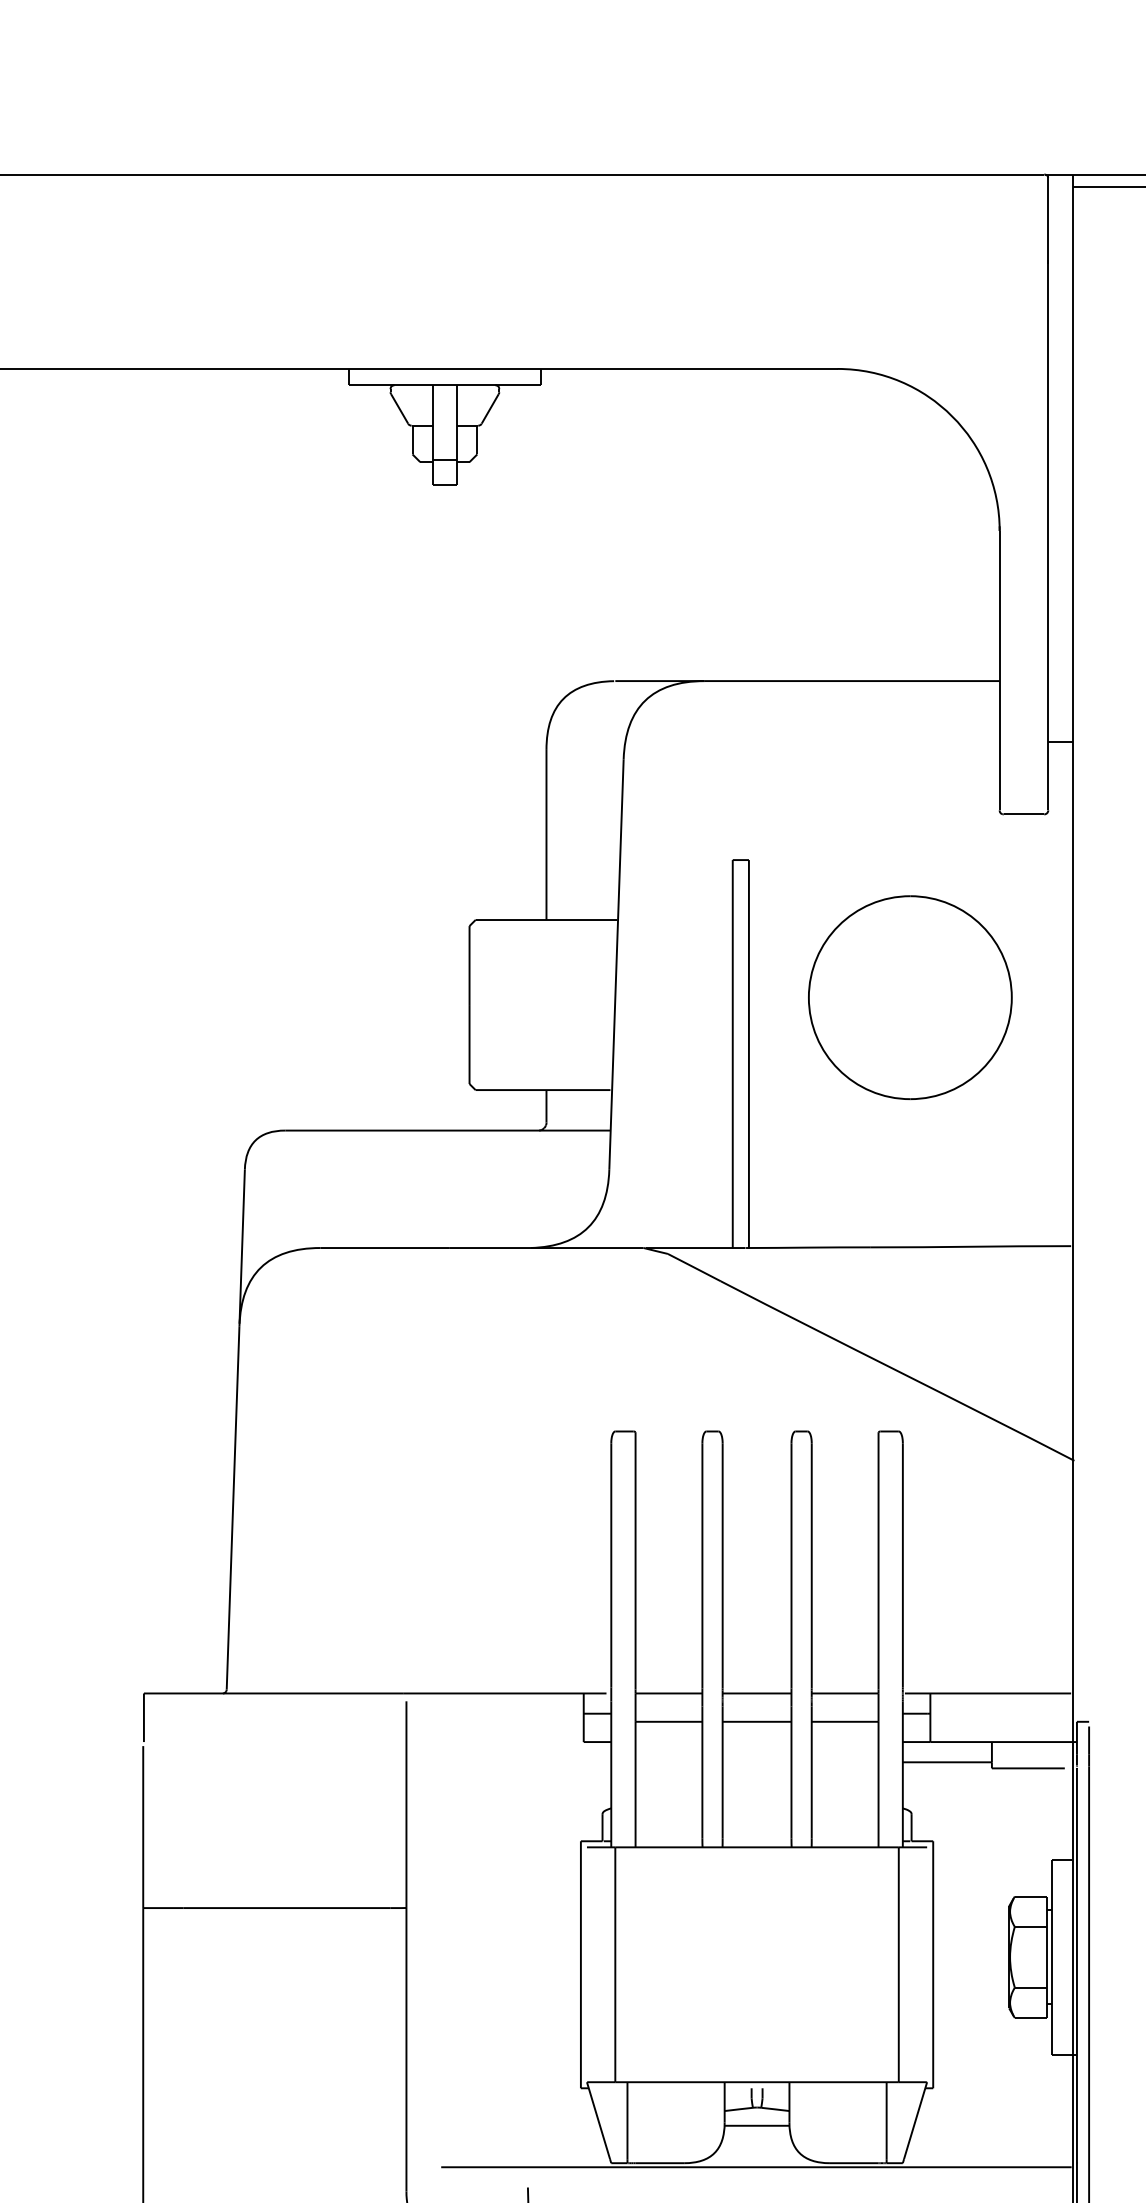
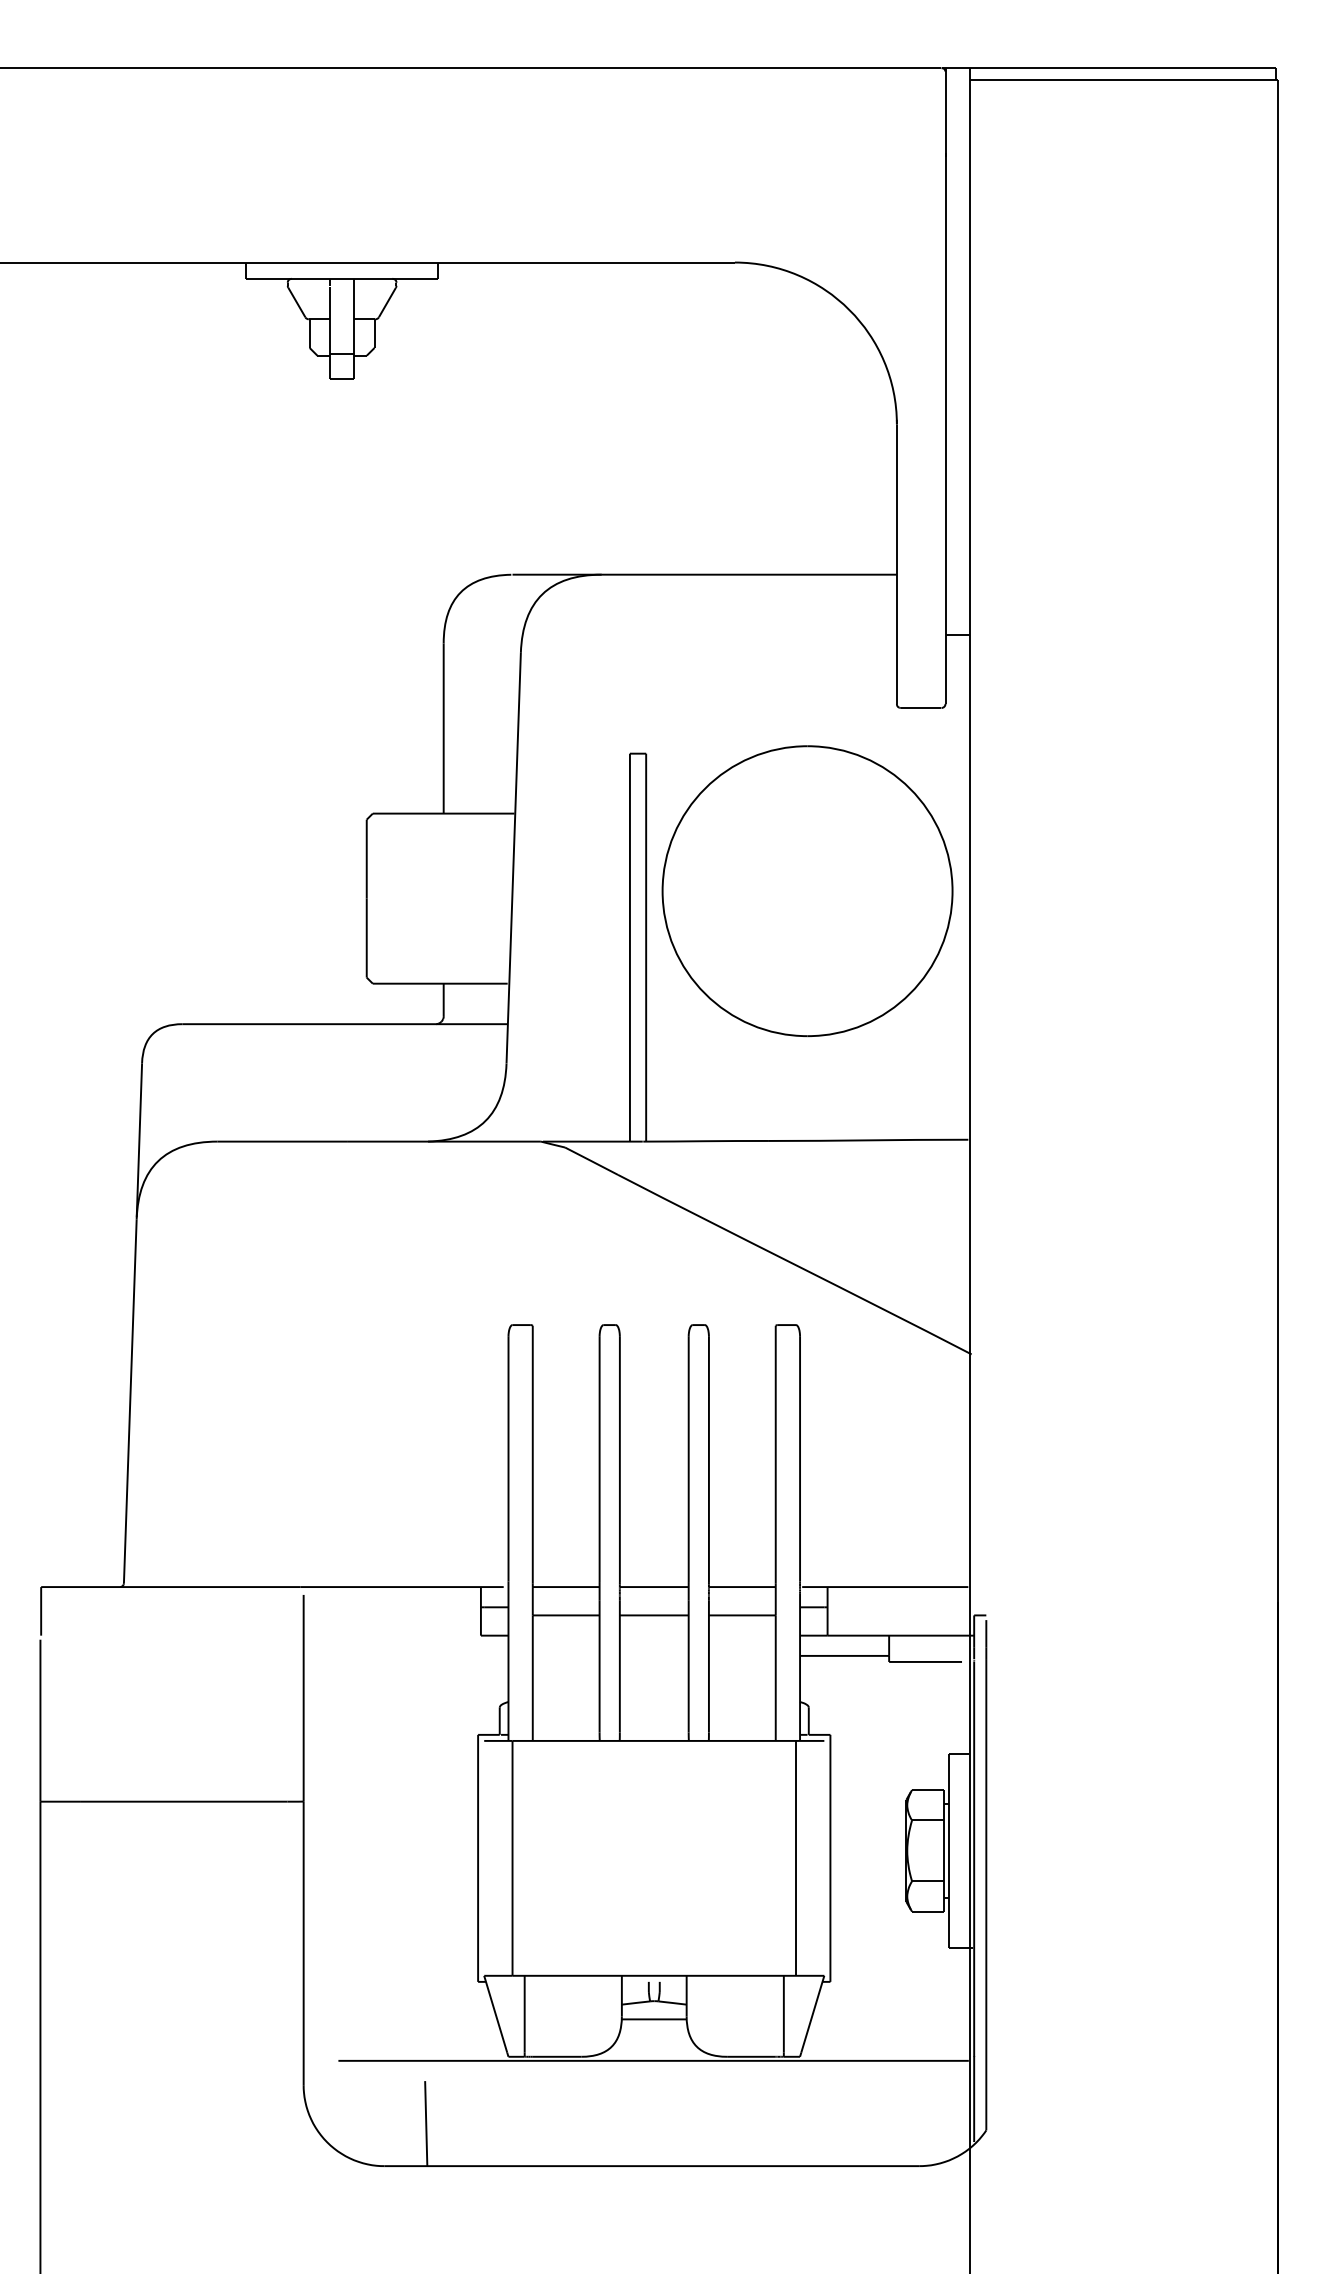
part: (910, 997) -> (807, 891), size x1.43

